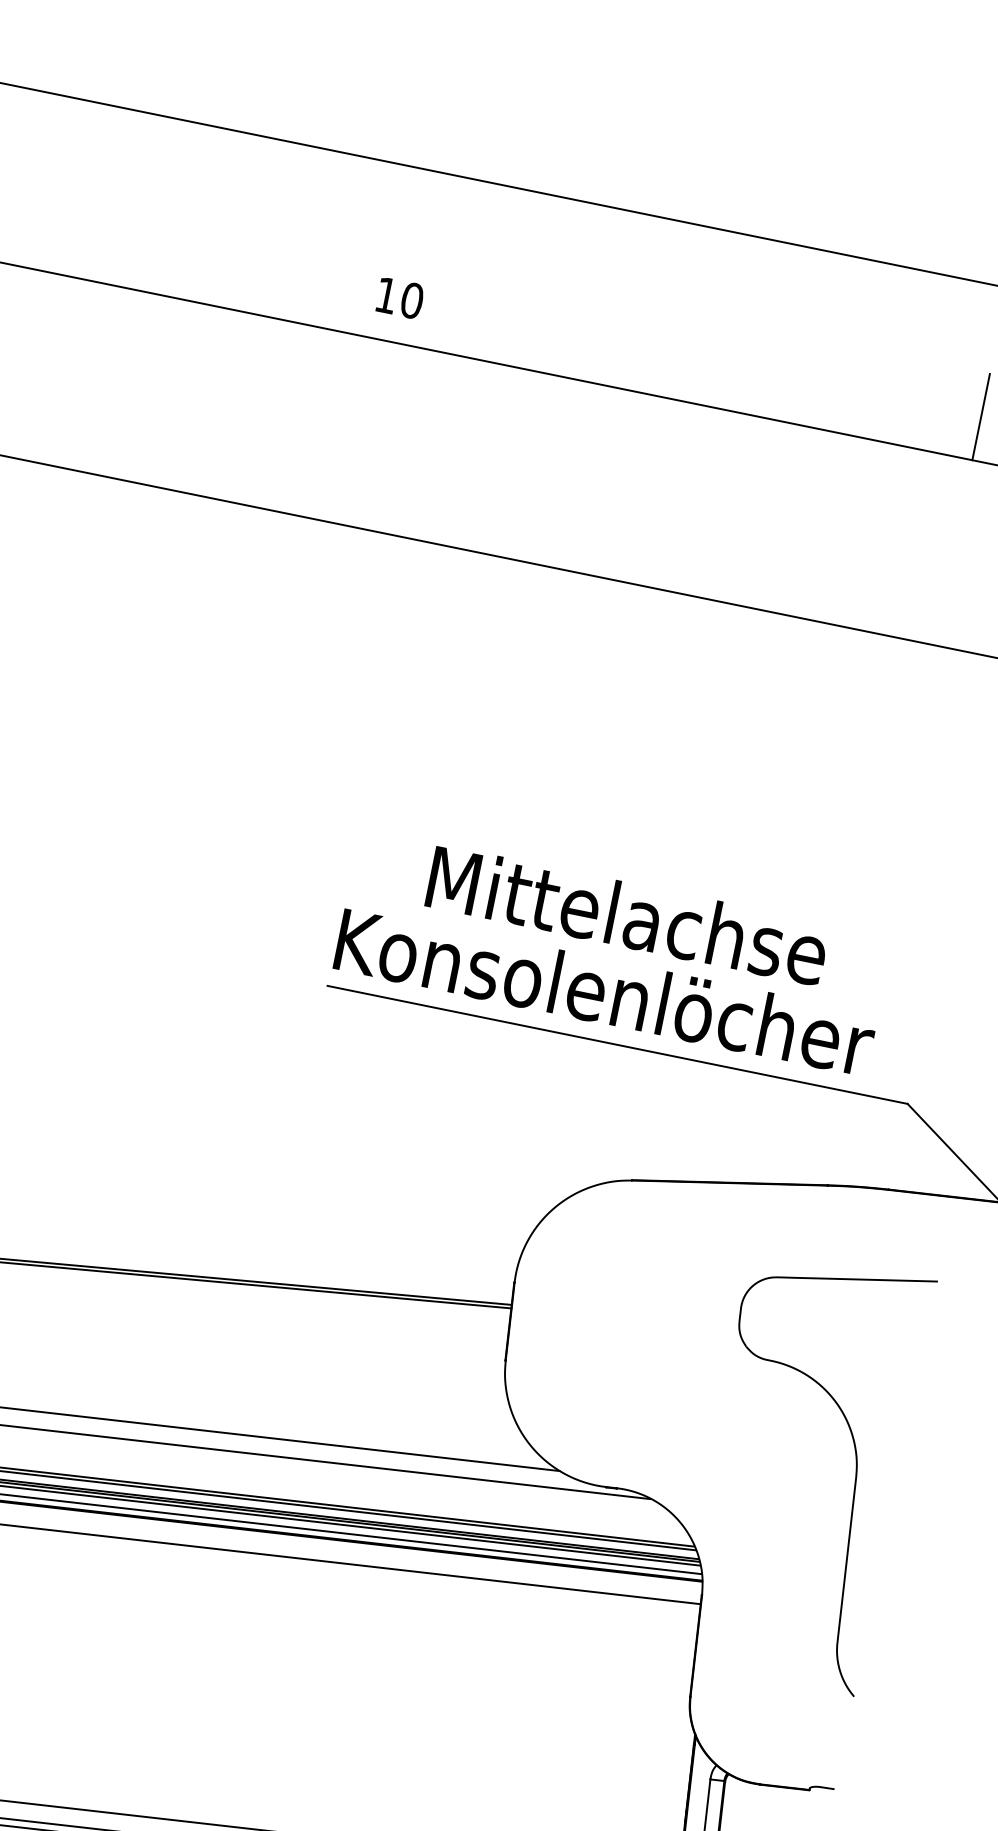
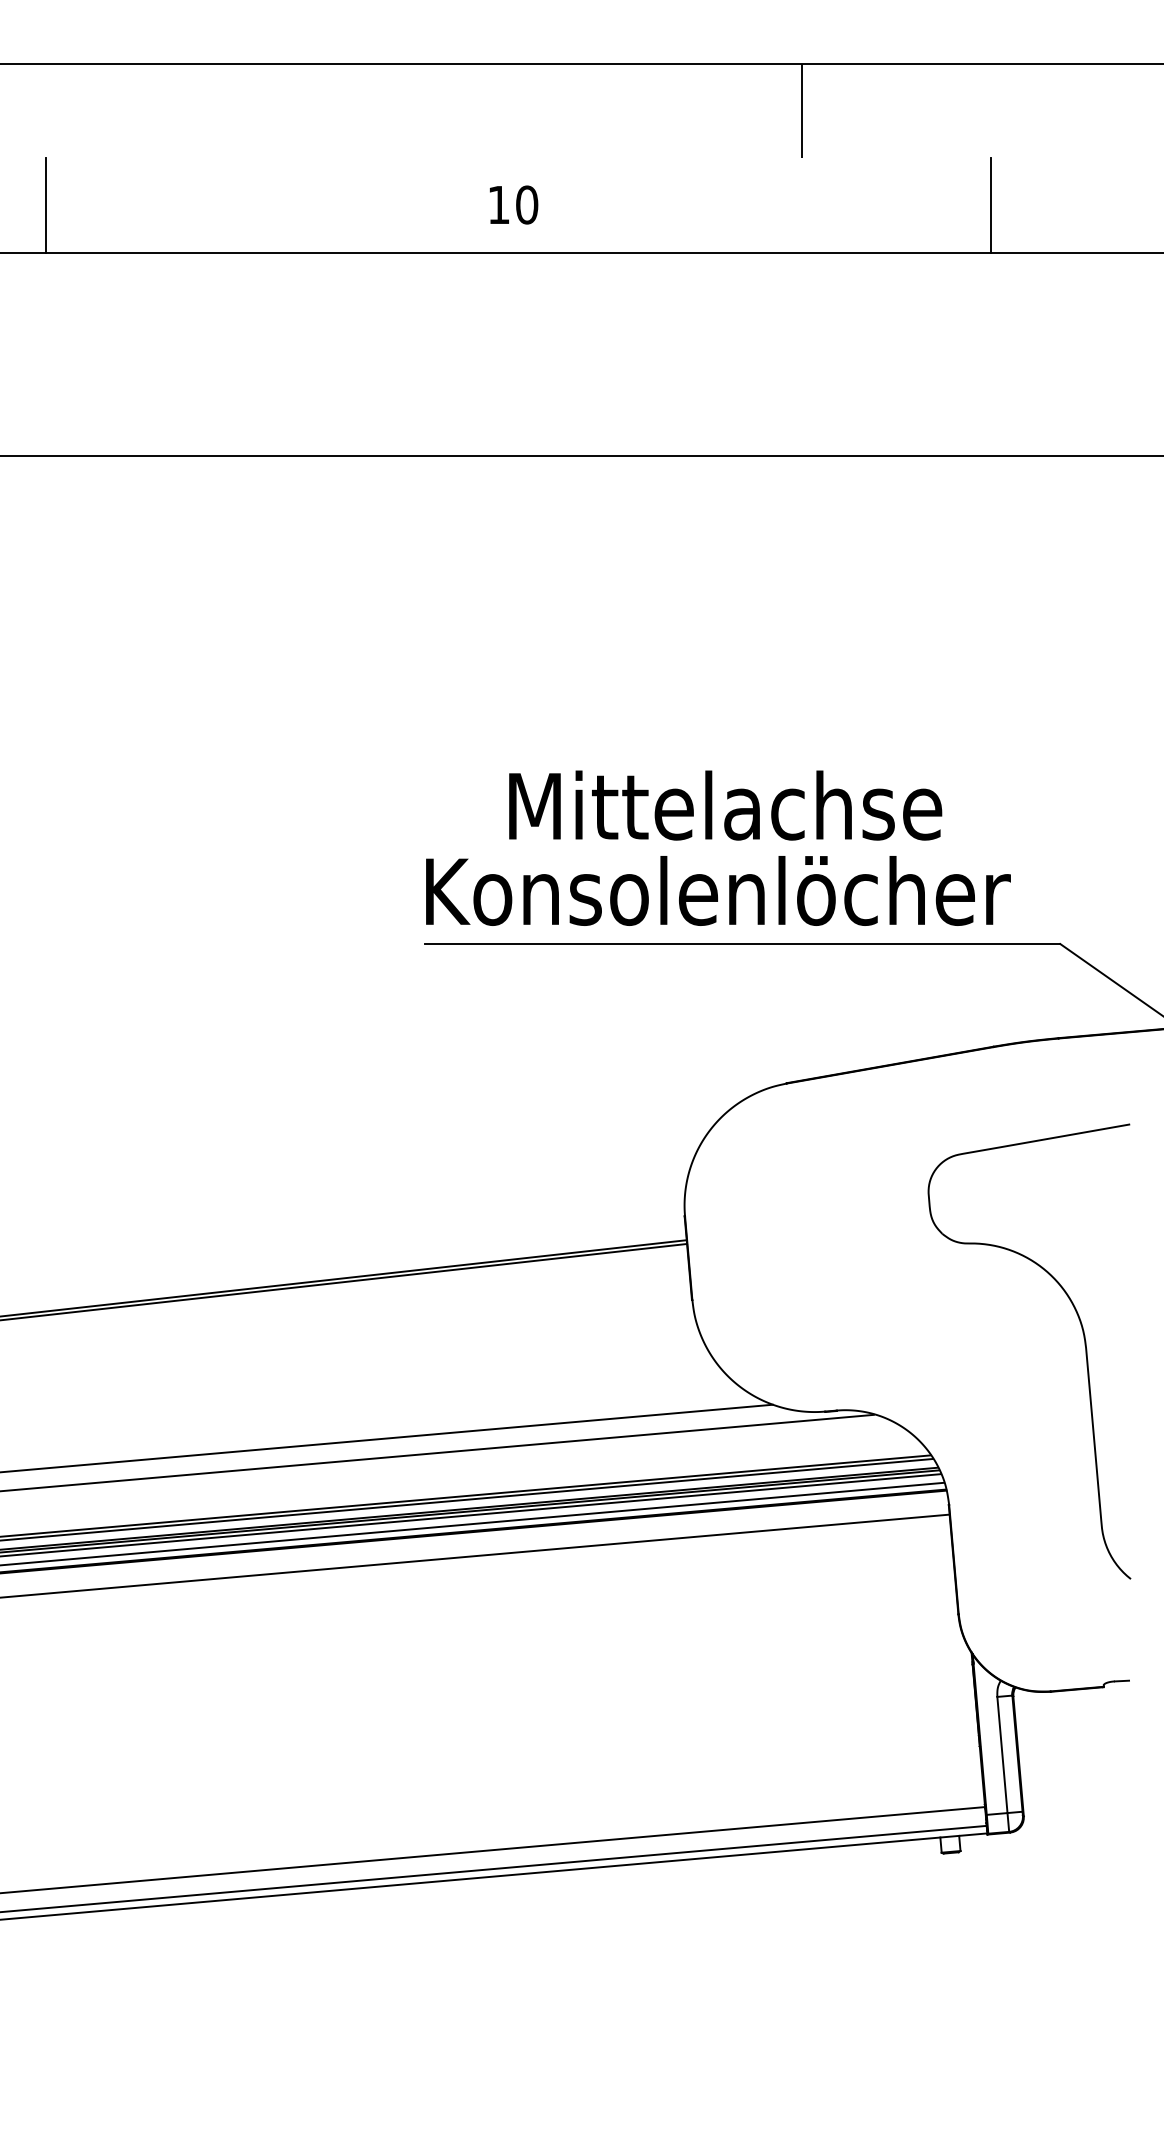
line: (119, 241) -> (46, 205), added
line: (826, 296) -> (801, 111), added
text: (400, 297) -> (514, 204), moved

